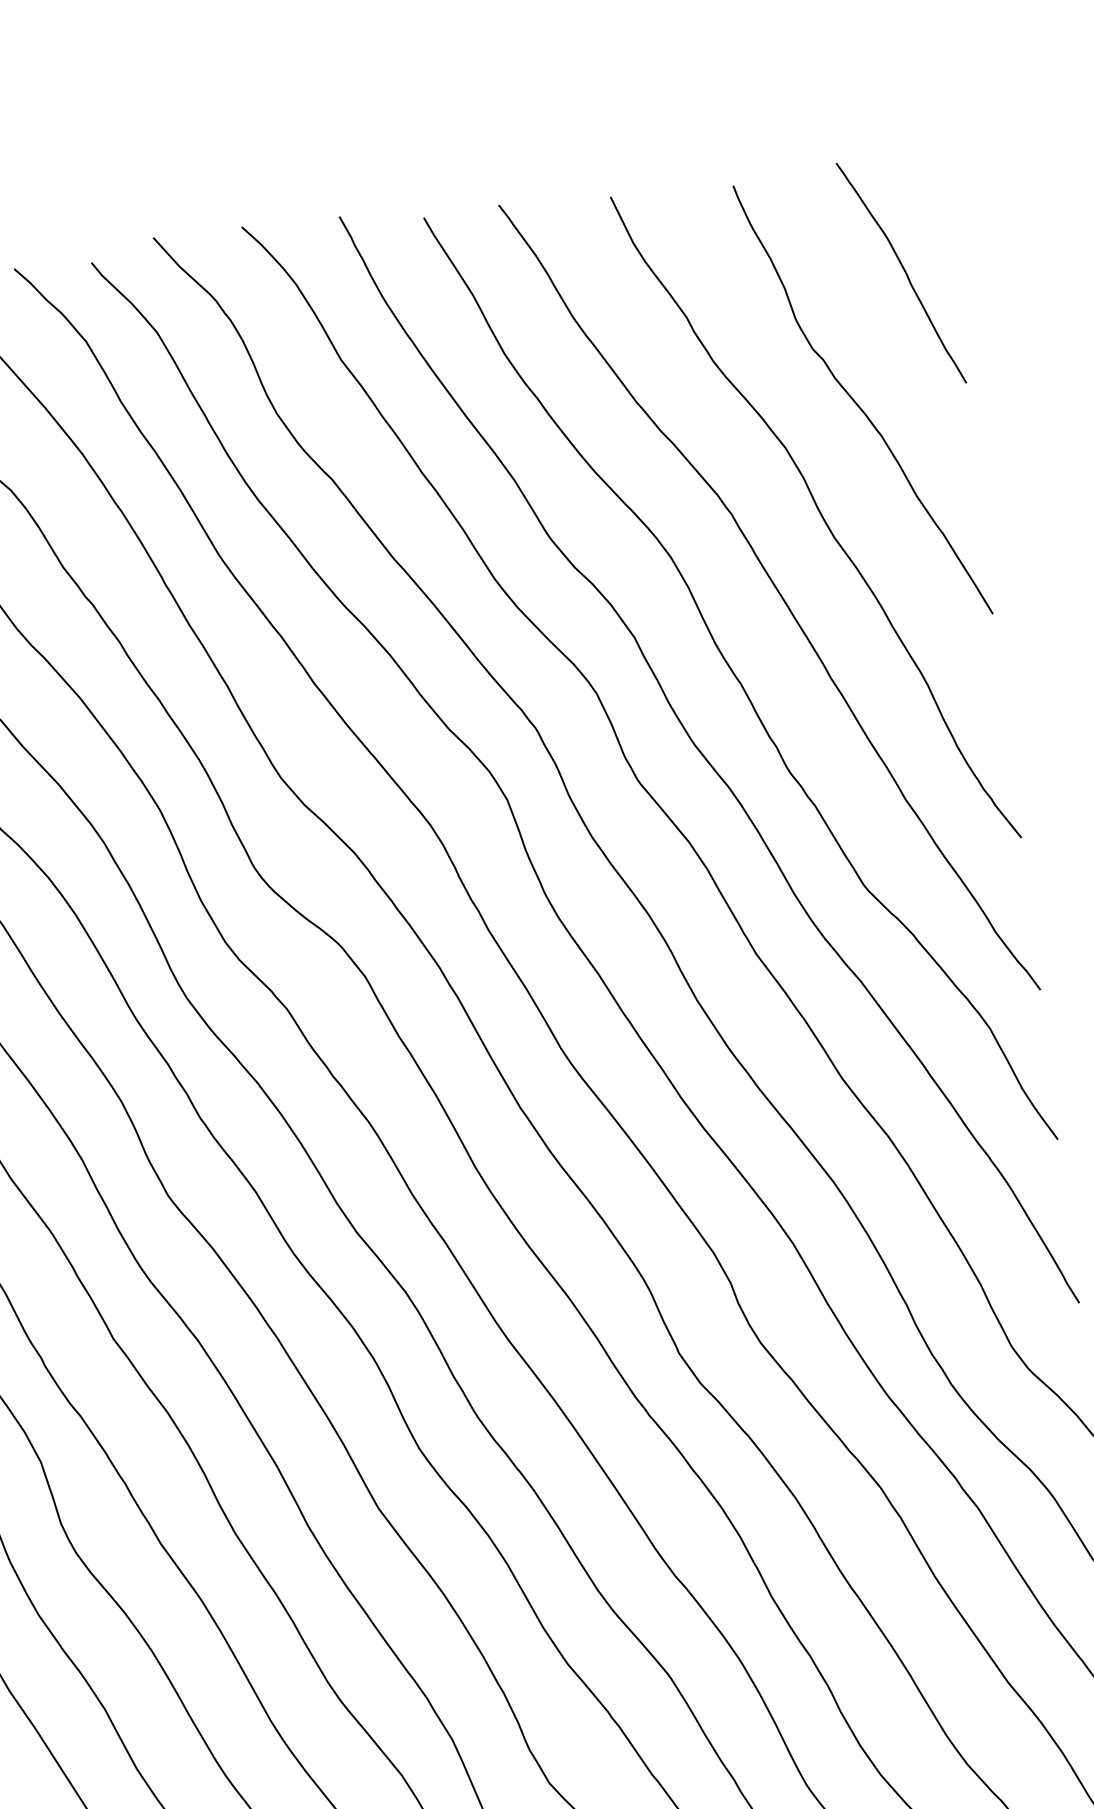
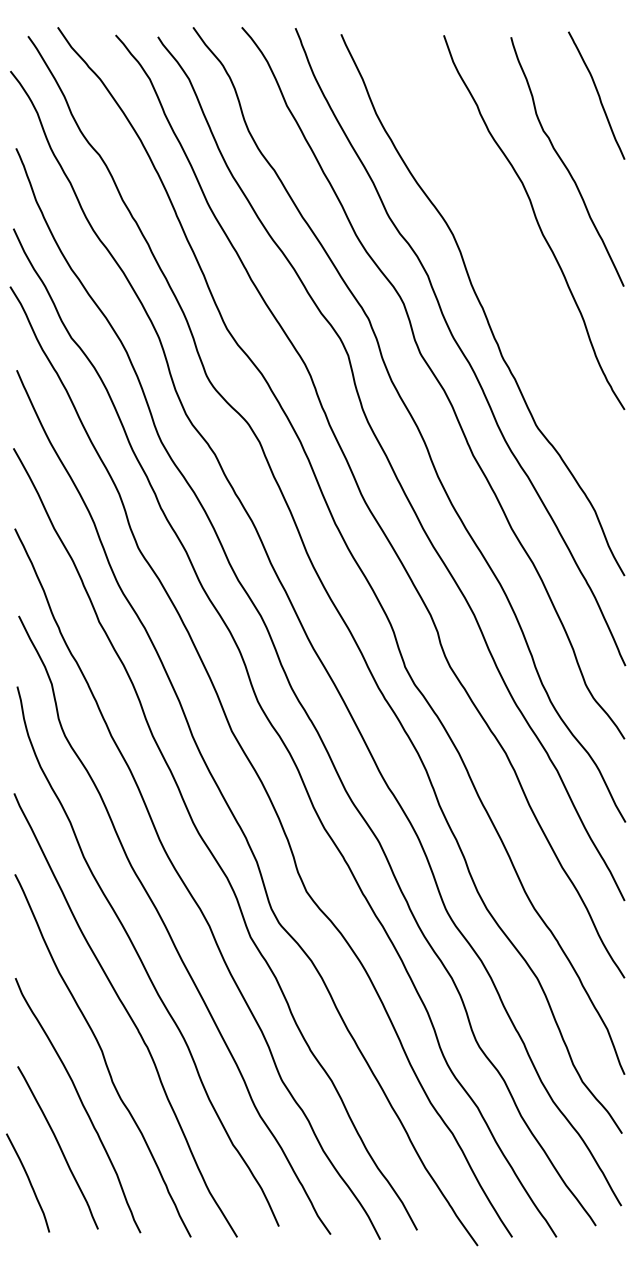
curve: (775, 590) -> (507, 259), removed

